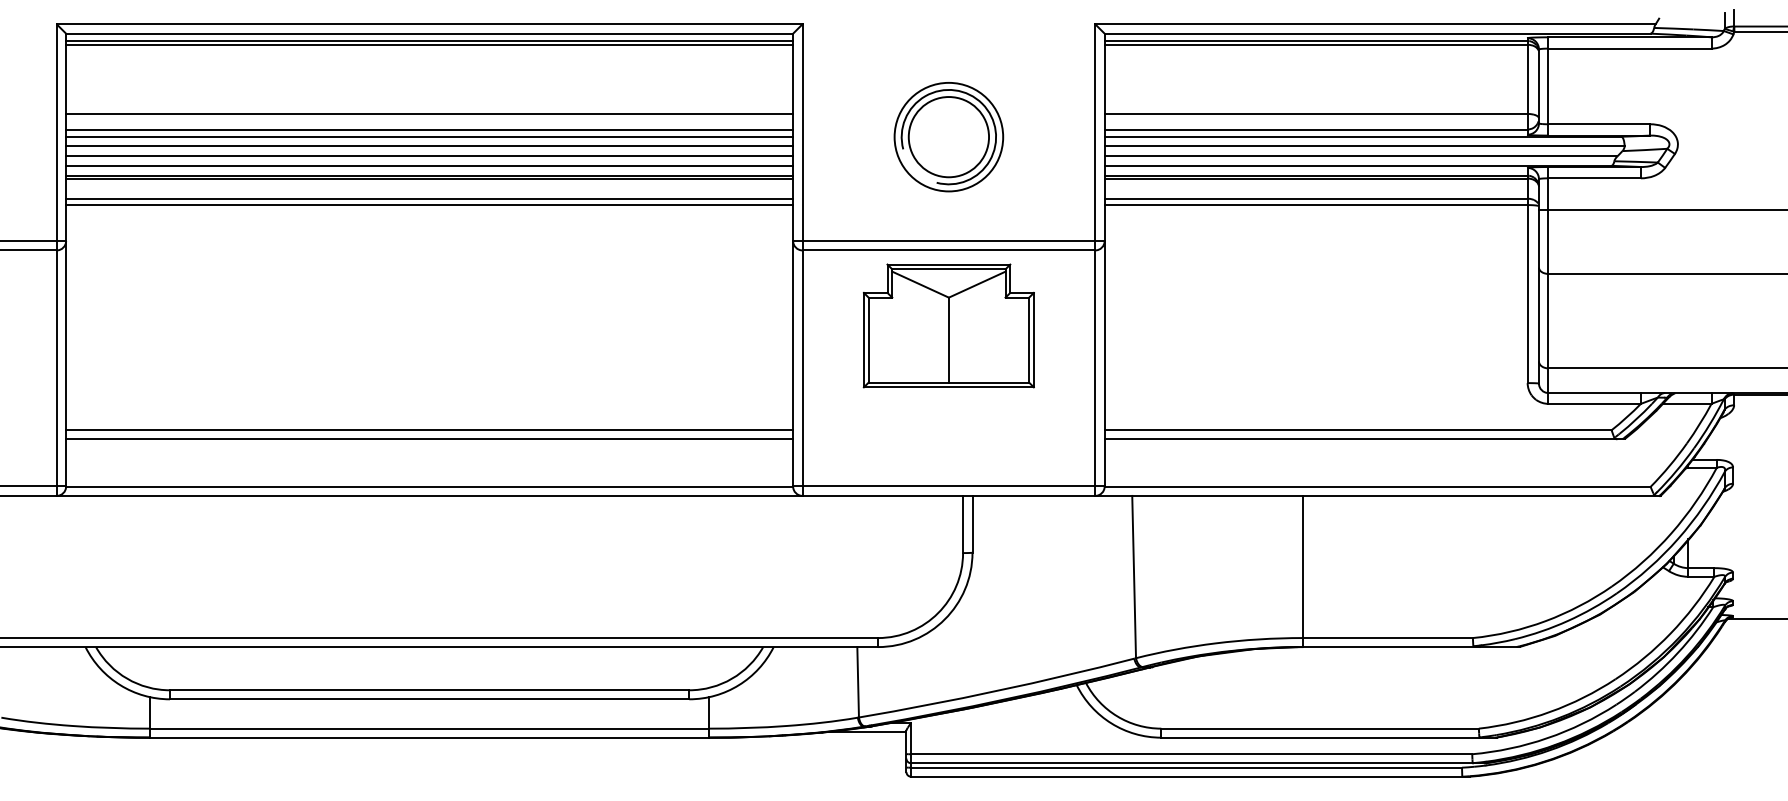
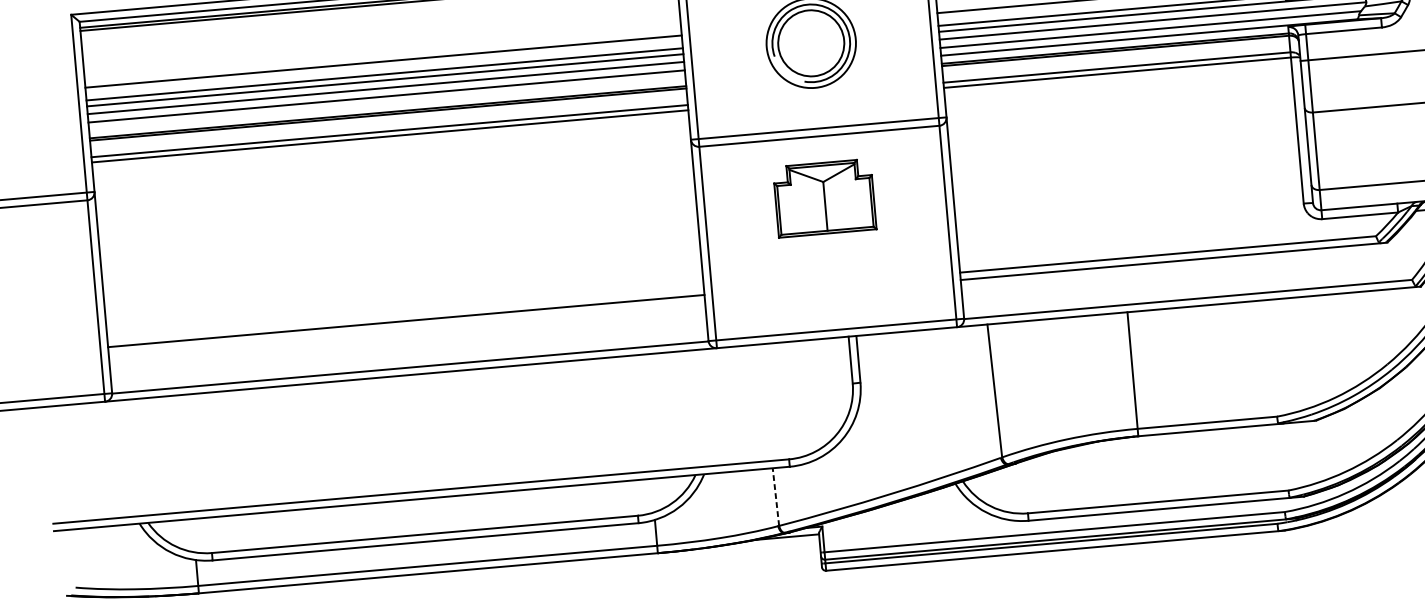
line: (429, 165) -> (387, 103), removed
part: (948, 325) -> (824, 197), size x0.7
line: (429, 439) -> (406, 328), removed
line: (858, 681) -> (776, 496), solid -> dashed

